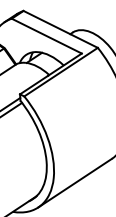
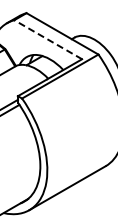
line: (46, 35) -> (47, 39), solid -> dashed

